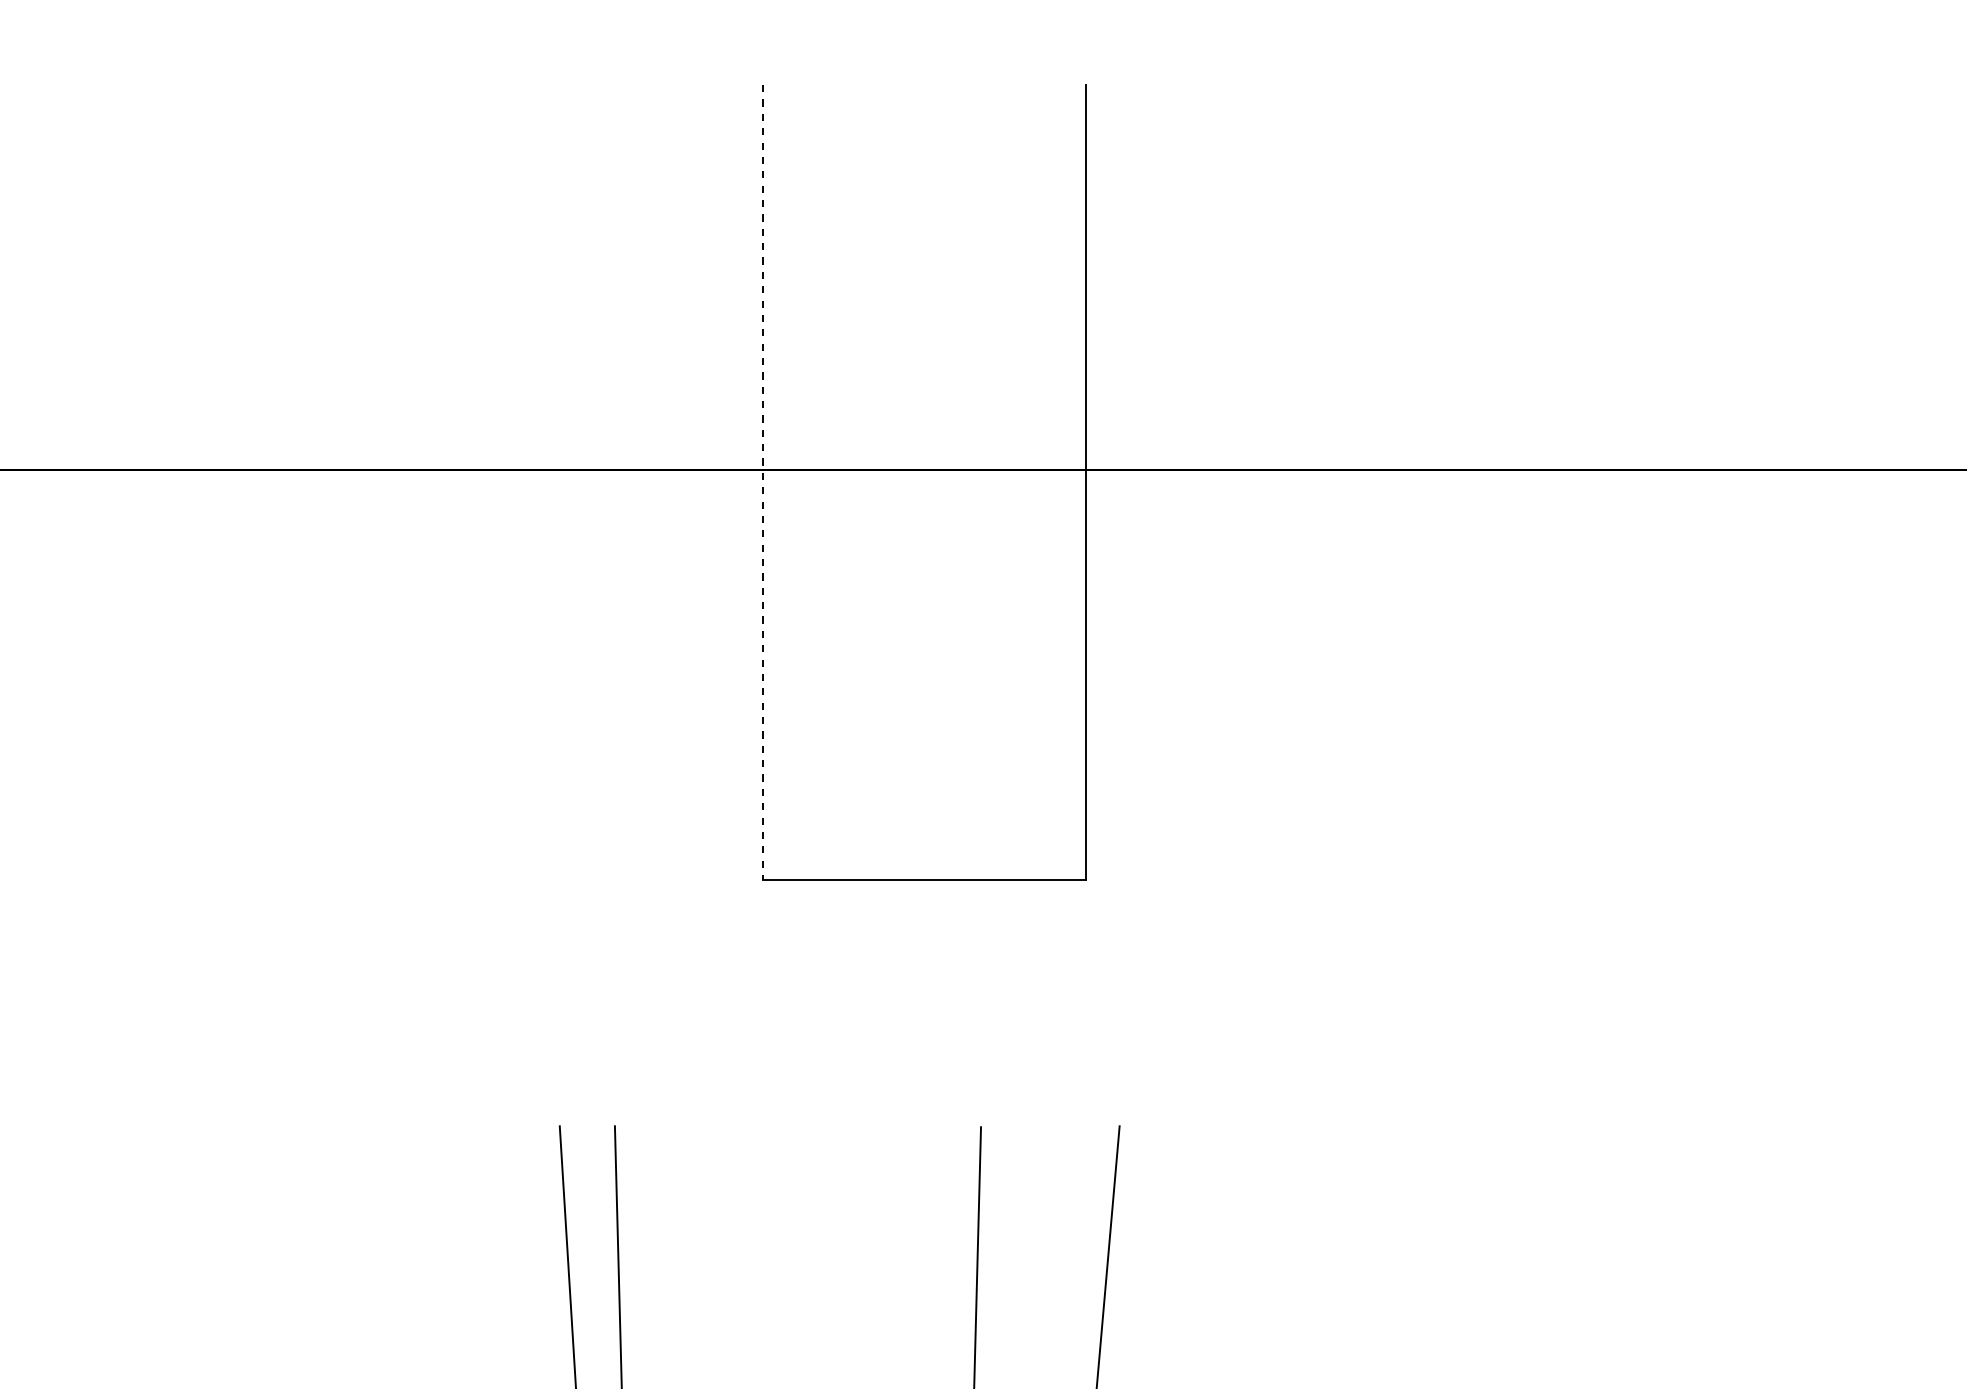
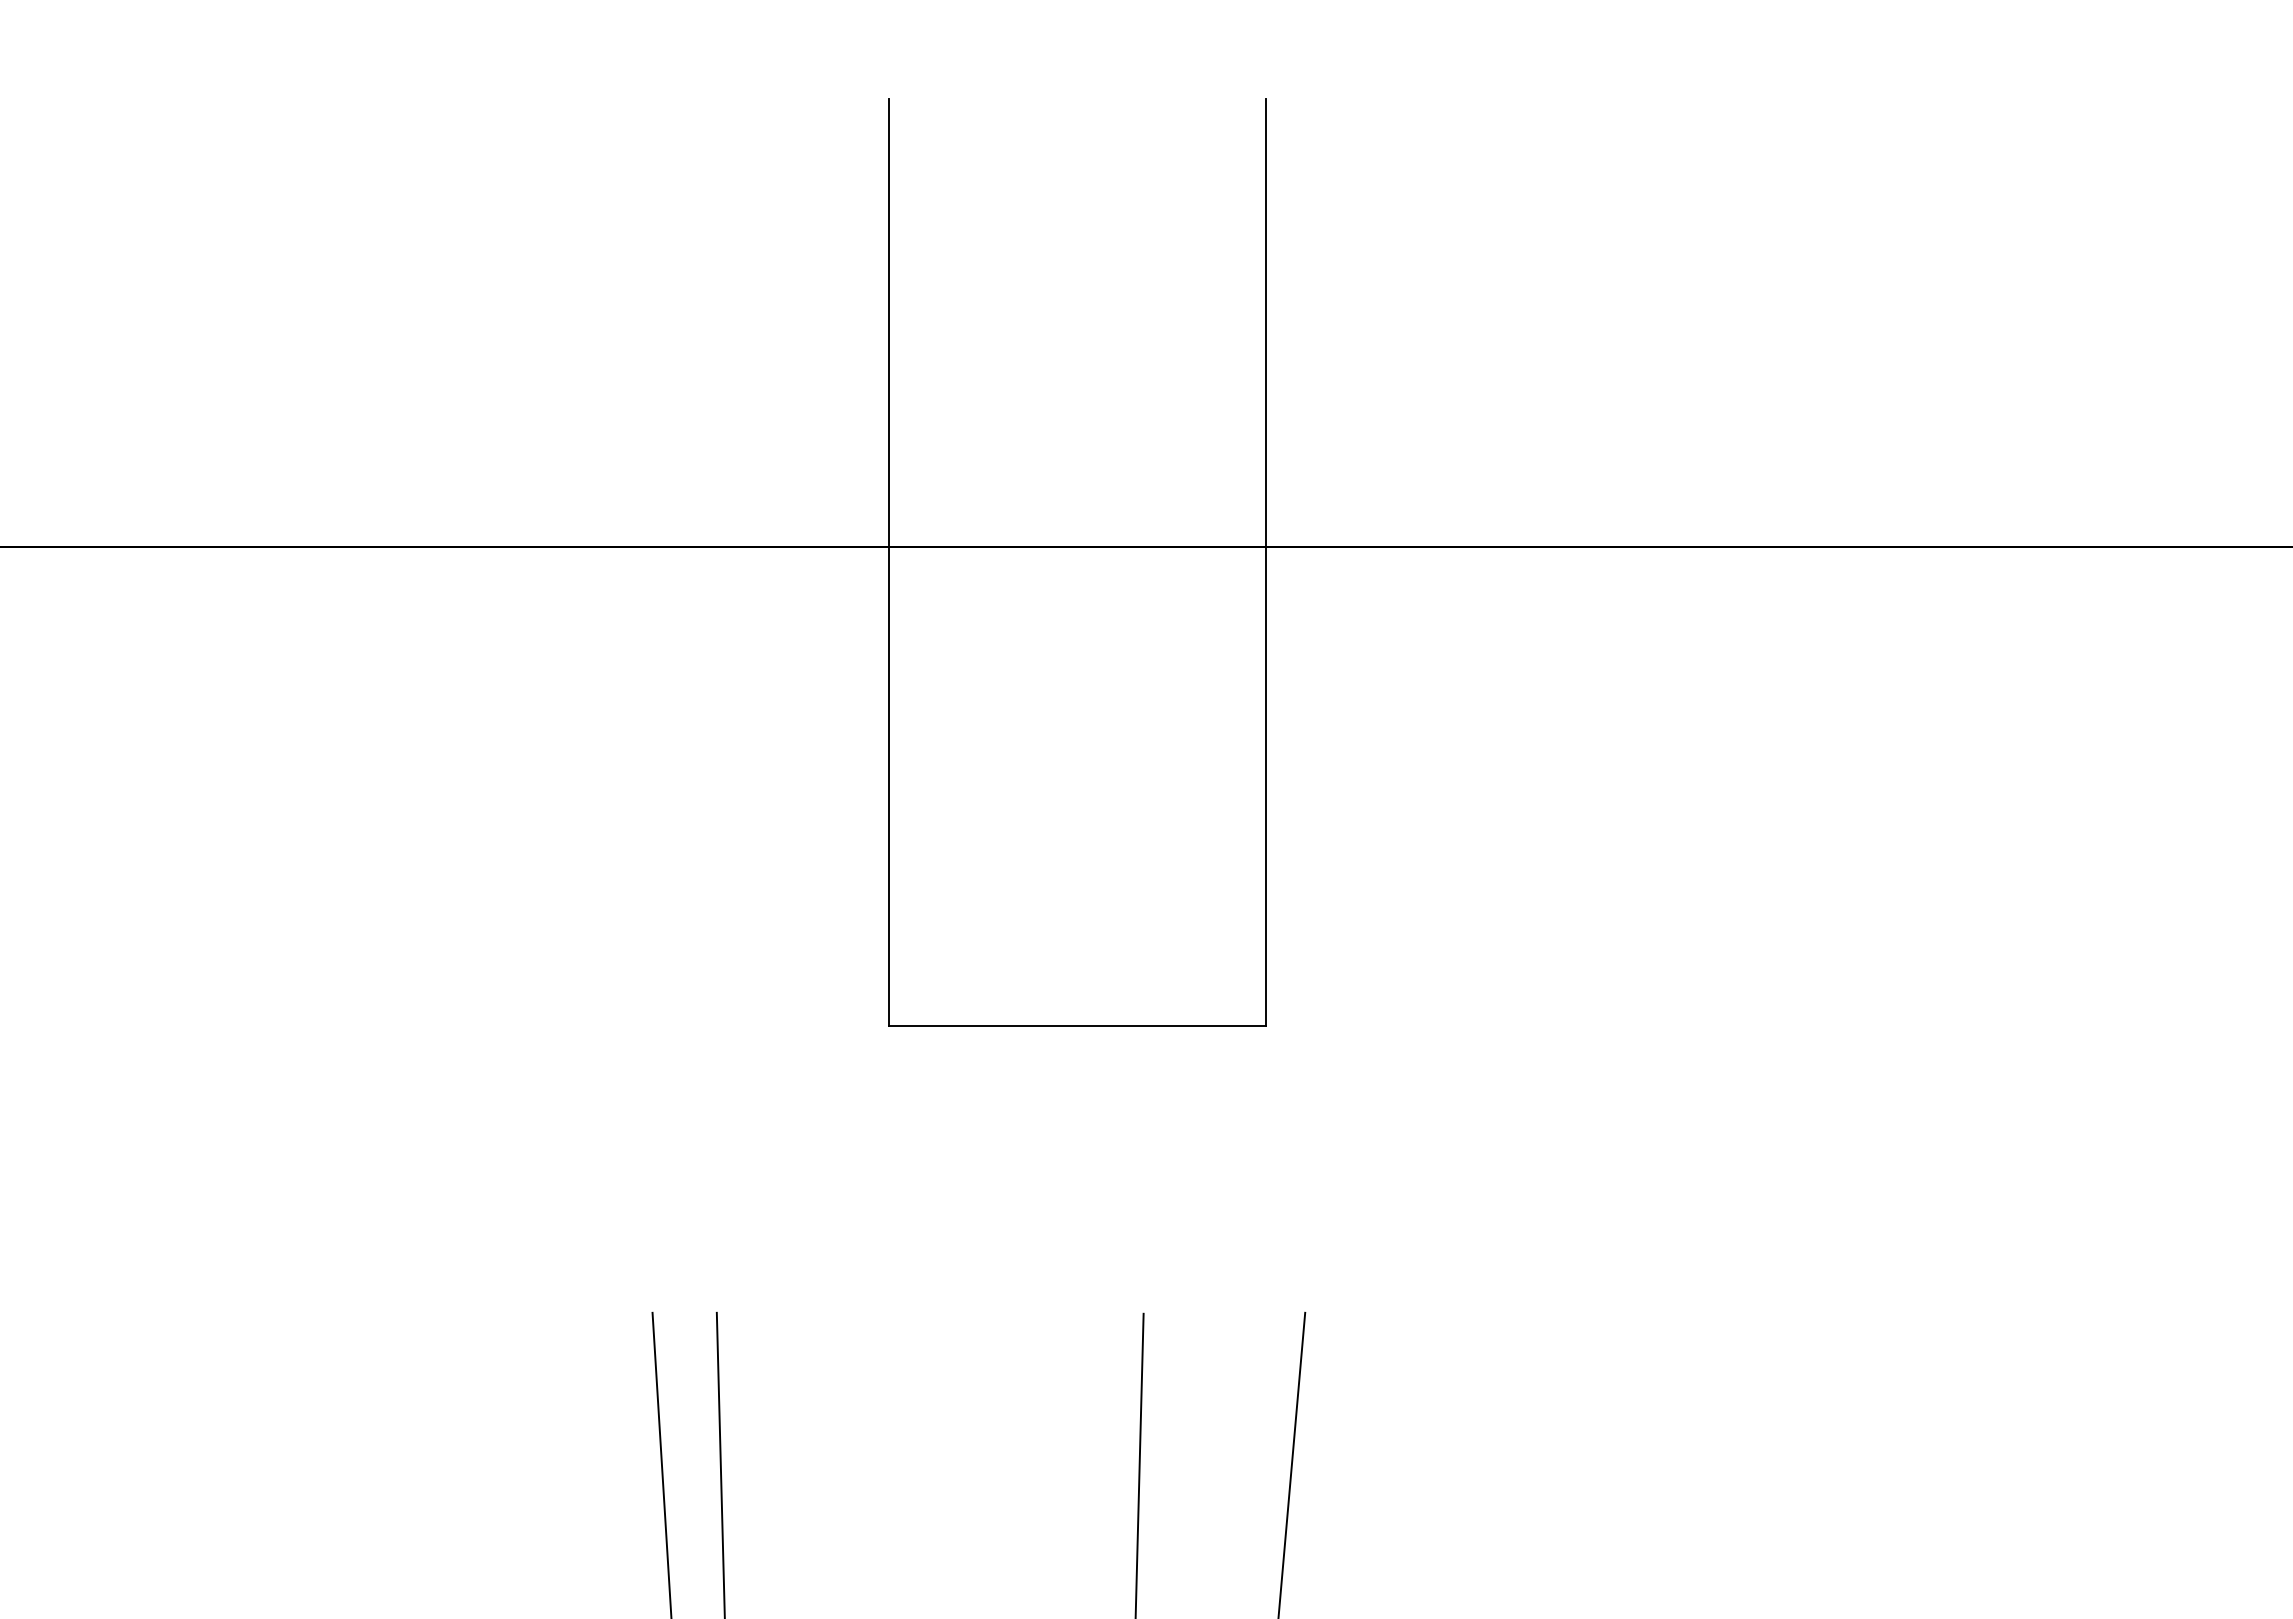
line: (763, 483) -> (889, 563), dashed -> solid

